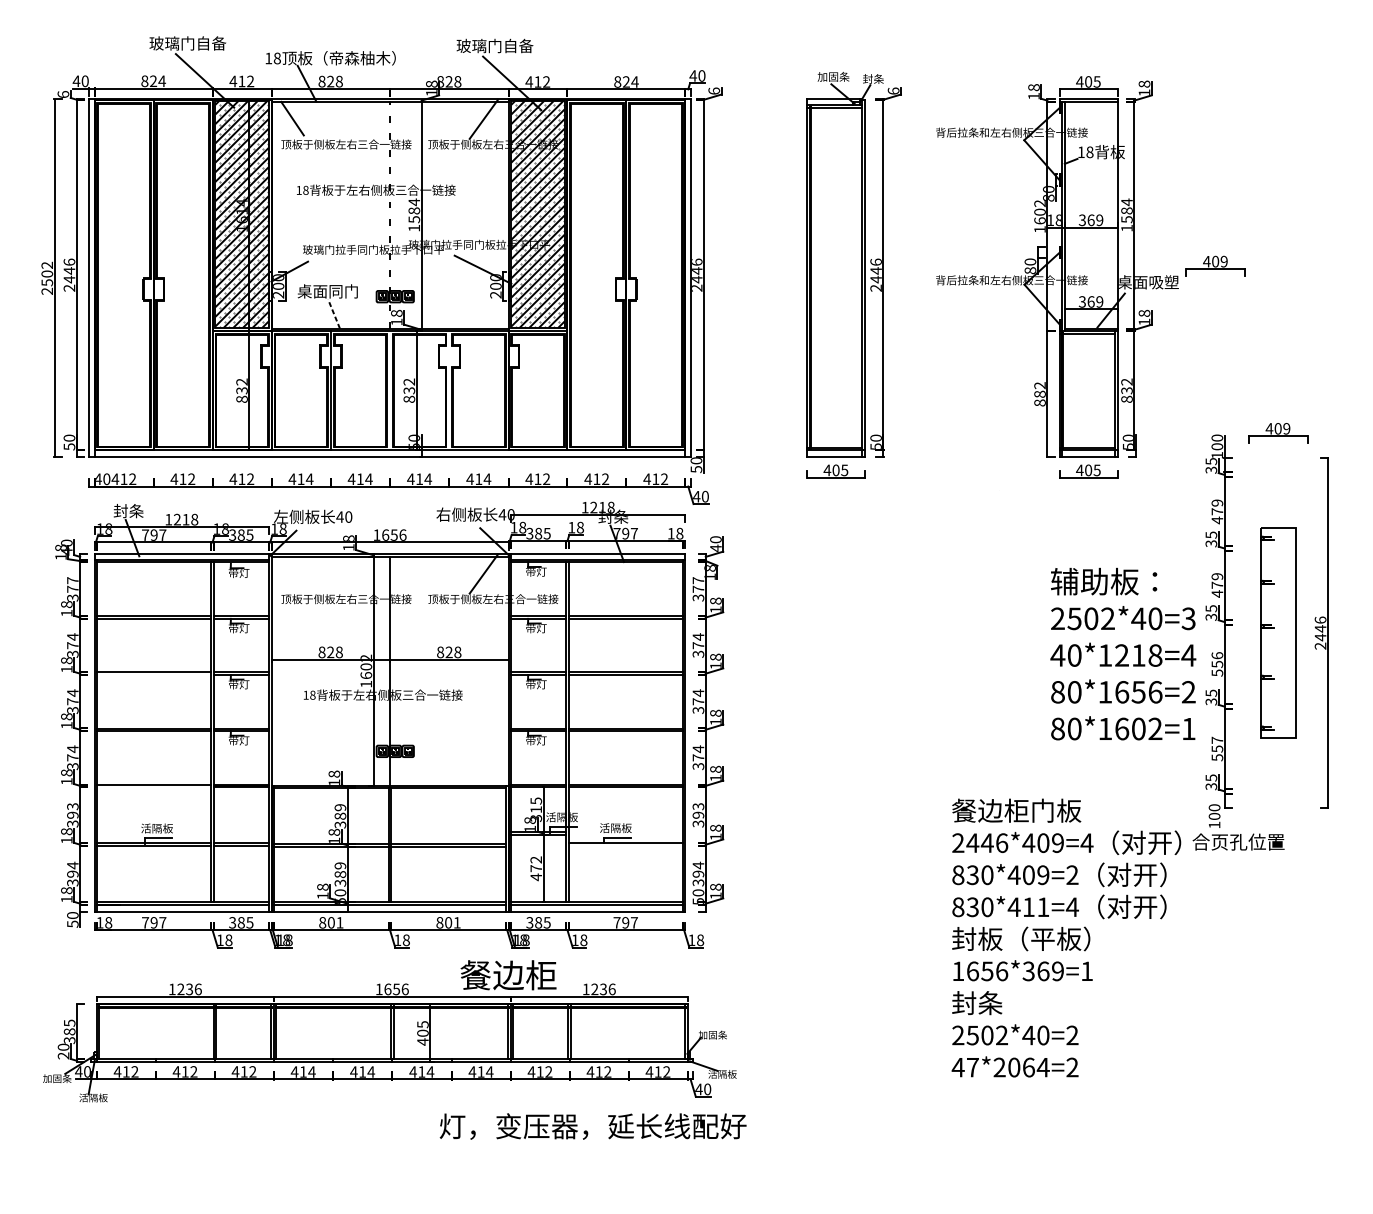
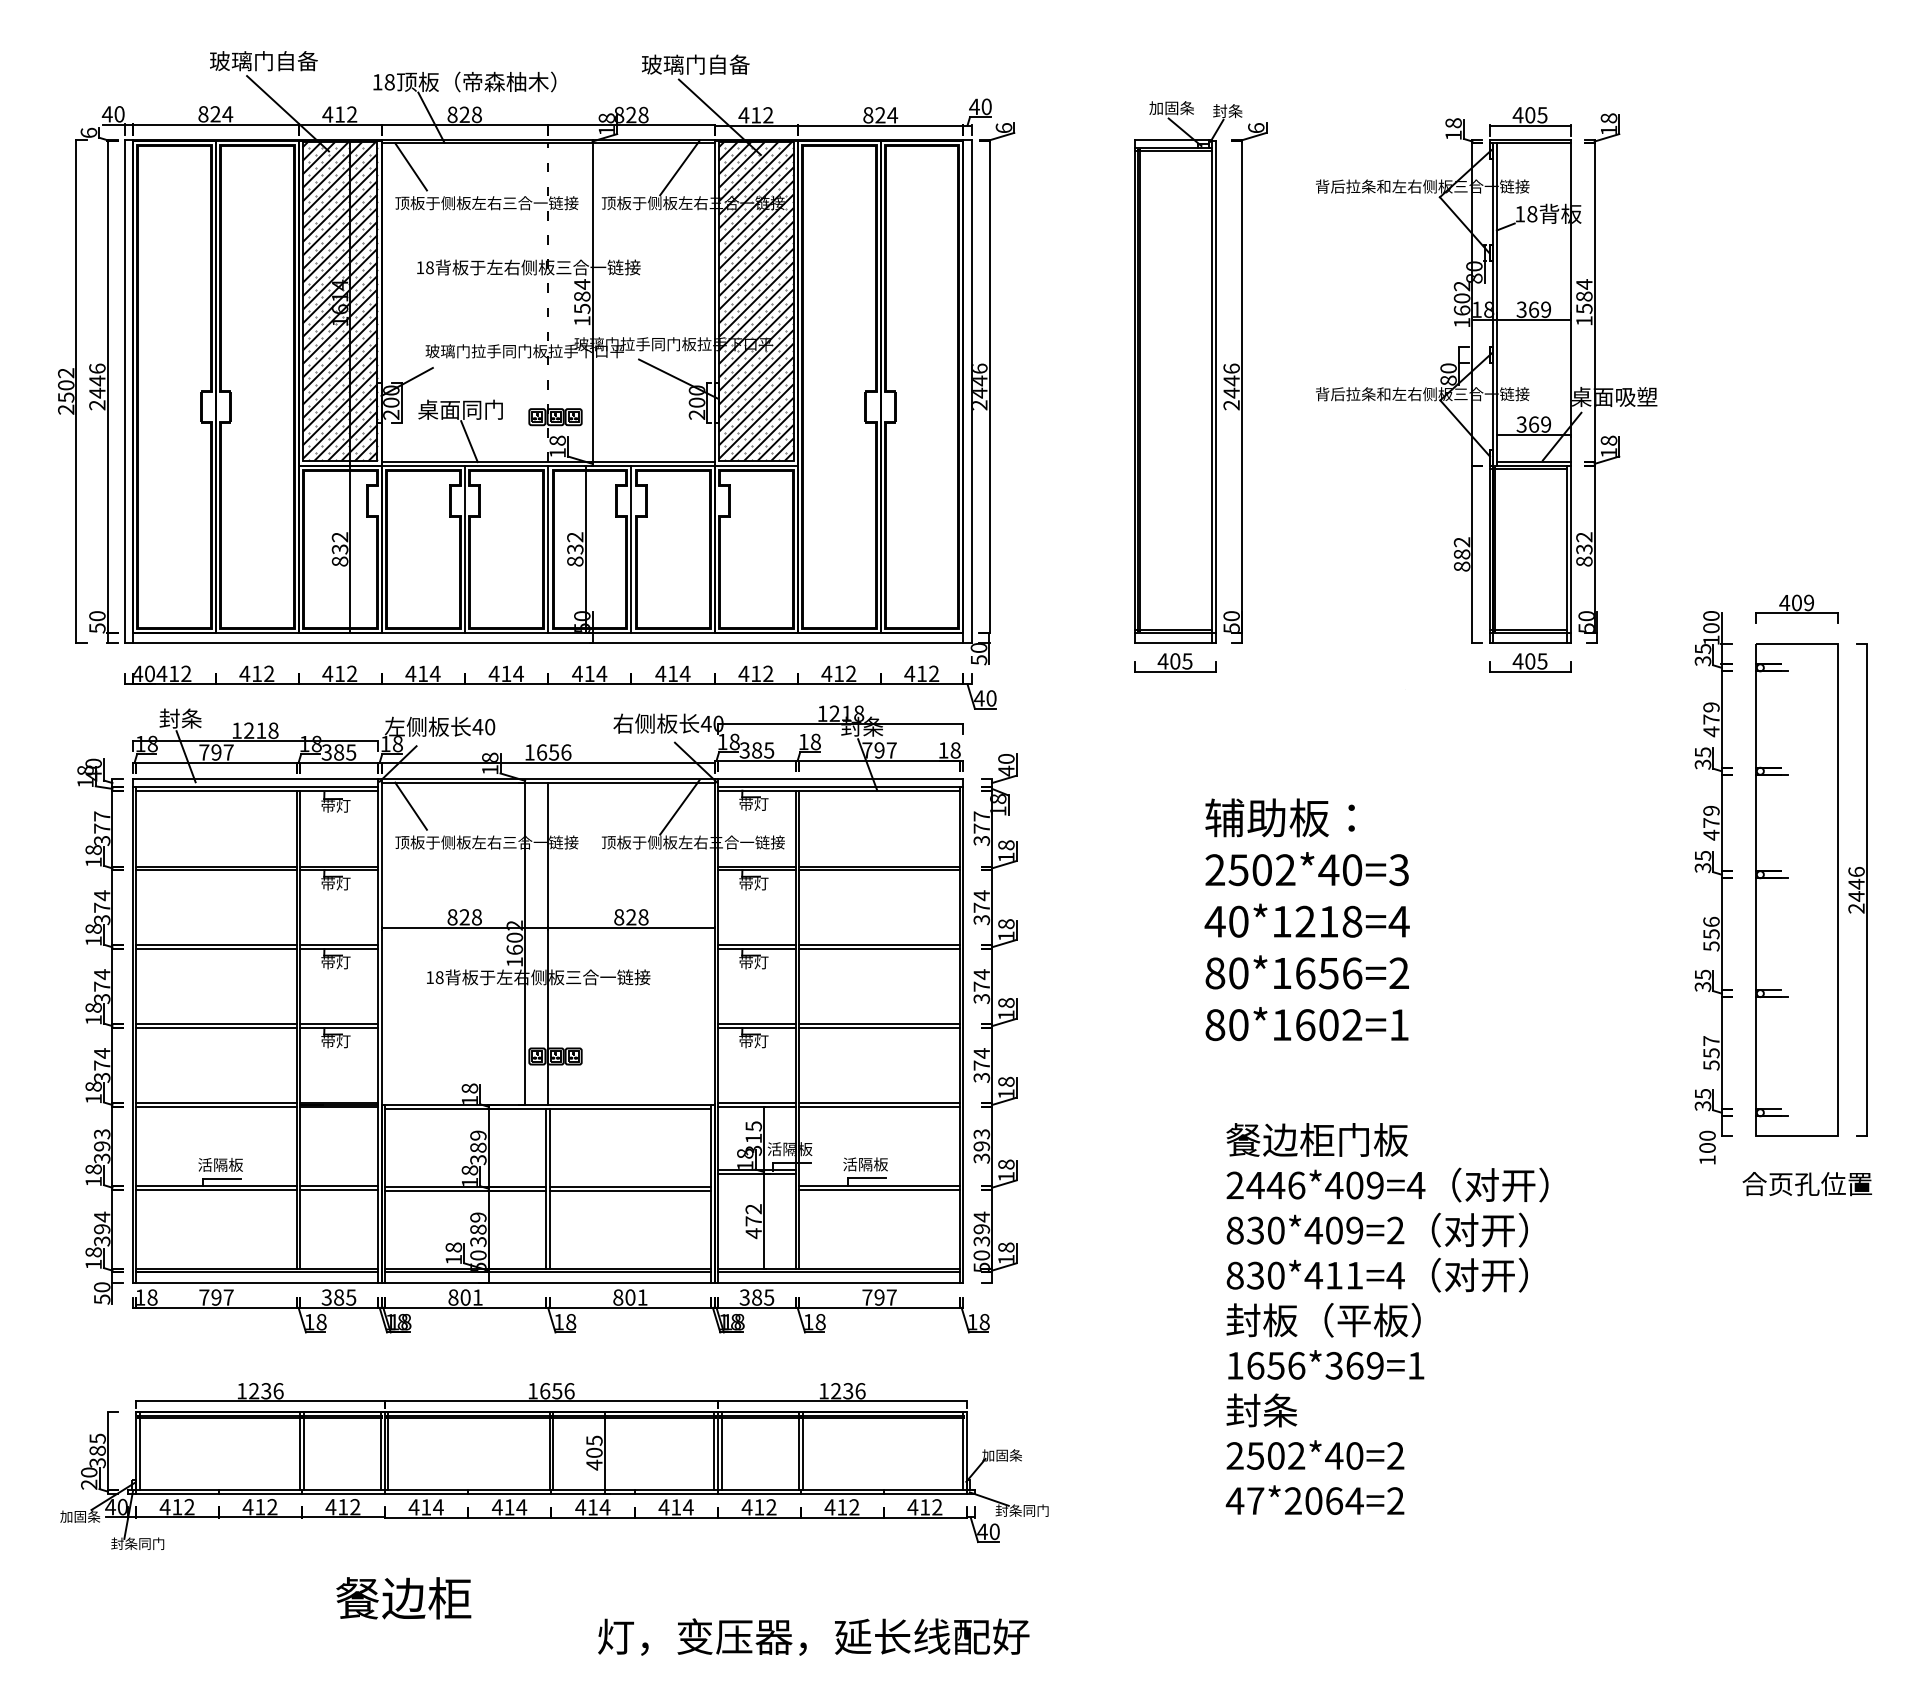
part: (1215, 265) -> (1708, 373), removed
line: (334, 313) -> (469, 441), dashed -> solid
line: (390, 390) -> (548, 549), added
line: (449, 390) -> (631, 549), added
line: (292, 572) -> (410, 805), added
part: (1277, 632) -> (1796, 889), size x1.67
text: (1122, 653) -> (1306, 919), moved
line: (154, 675) -> (216, 949), added
line: (154, 786) -> (216, 1106), added
text: (1238, 842) -> (1806, 1184), moved
line: (625, 845) -> (879, 1189), added
text: (1065, 937) -> (1386, 1318), moved
text: (508, 975) -> (403, 1598), moved
text: (726, 1074) -> (1021, 1510), 活隔板 -> 封条同门
text: (97, 1097) -> (137, 1543), 活隔板 -> 封条同门
text: (592, 1126) -> (813, 1636), moved

